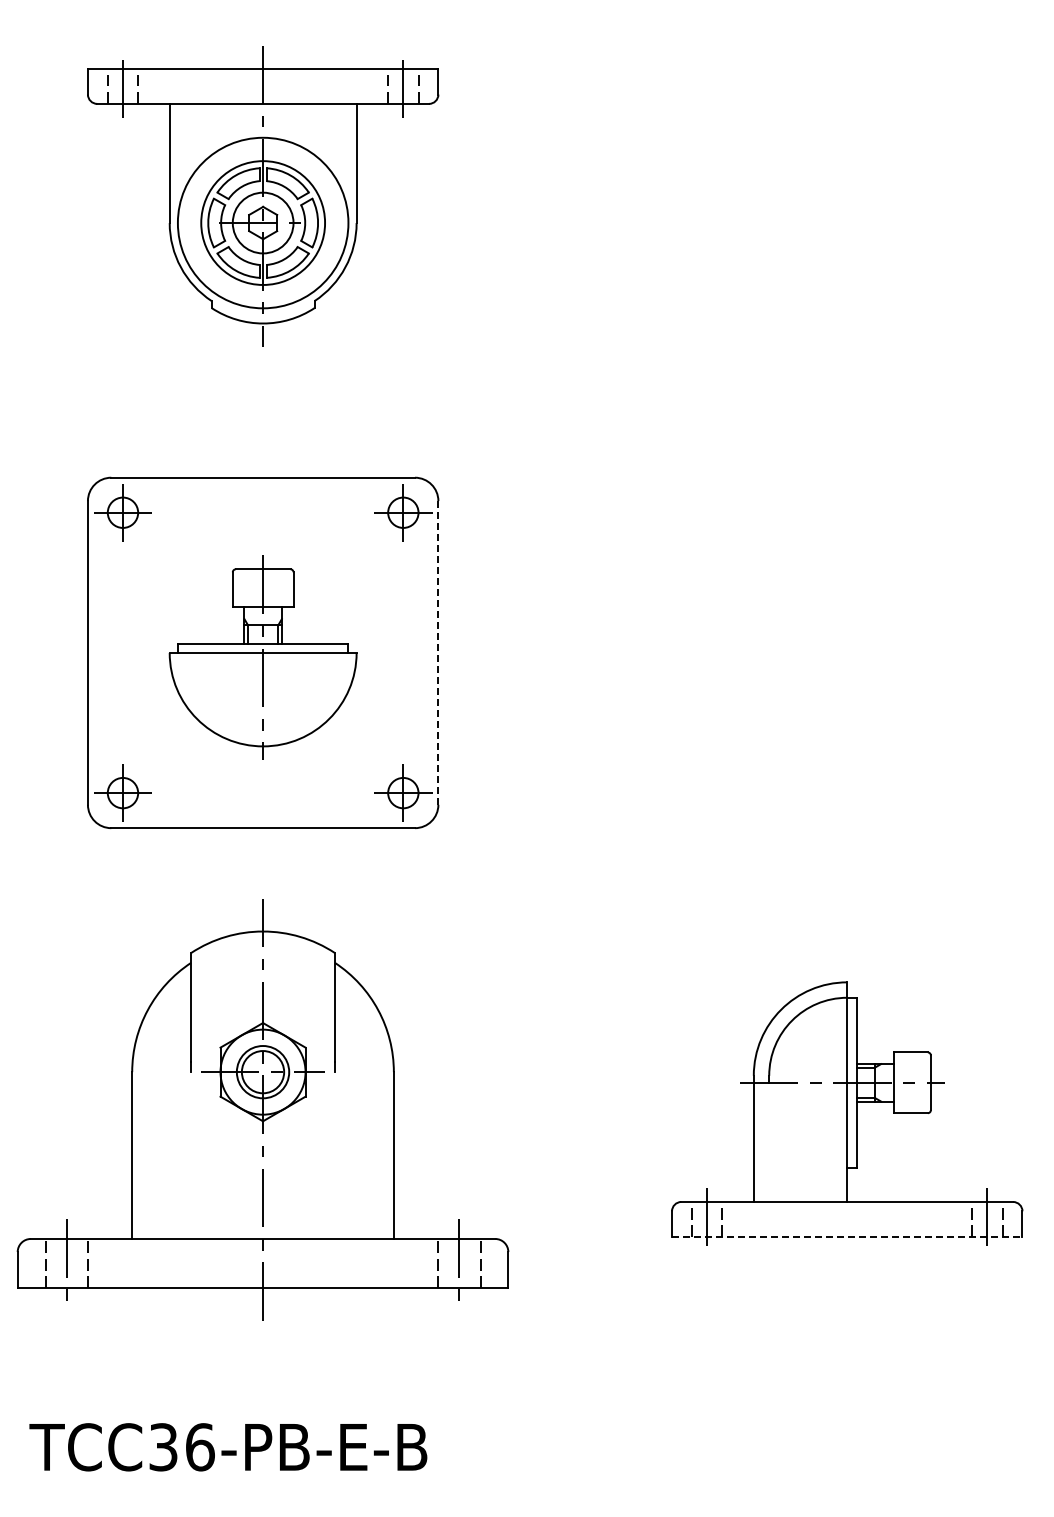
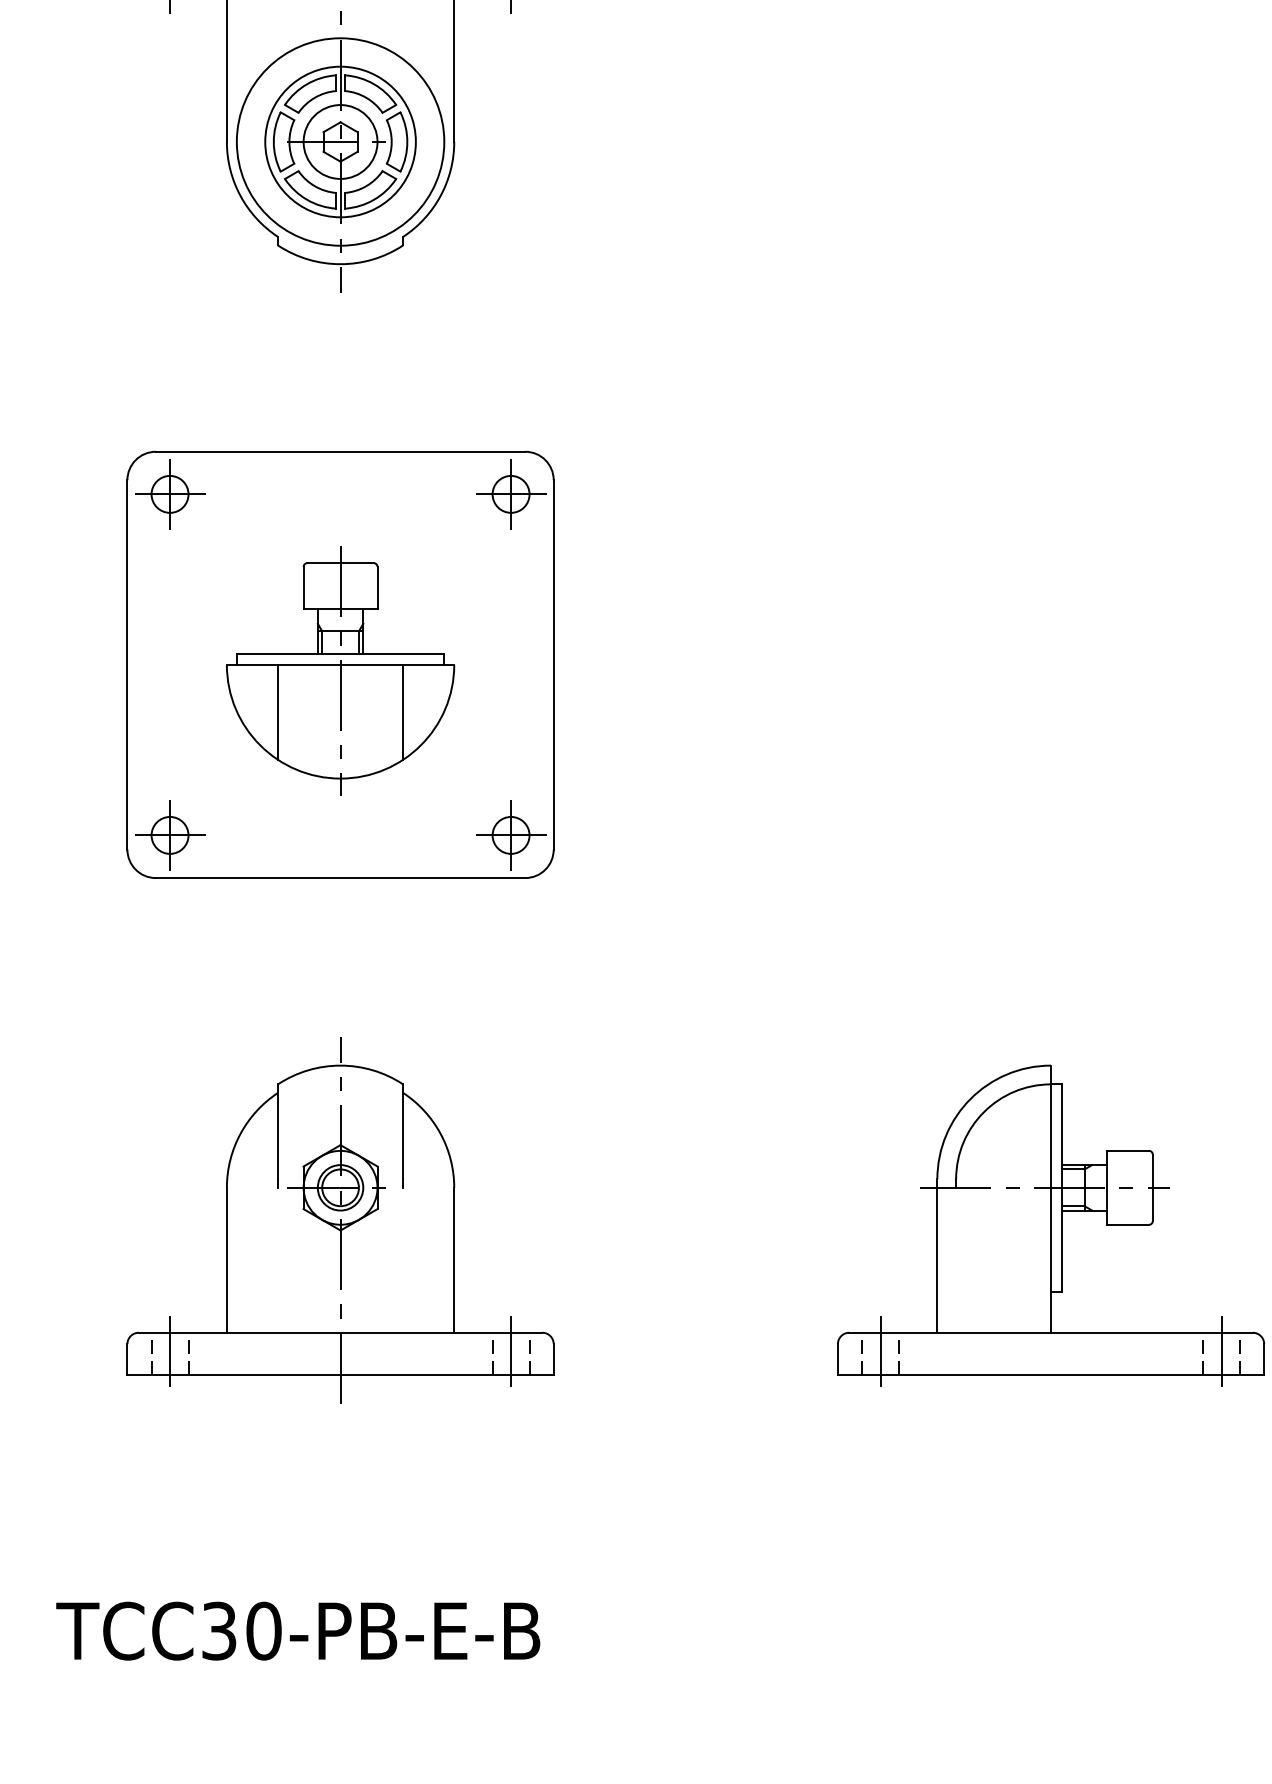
line: (438, 652) -> (553, 664), dashed -> solid
line: (211, 691) -> (277, 711), added
line: (314, 691) -> (403, 711), added
part: (263, 1109) -> (340, 1220), size x0.71
line: (847, 1237) -> (1051, 1375), dashed -> solid
text: (199, 1447) -> (263, 1631), TCC36-PB-E-B -> TCC30-PB-E-B

